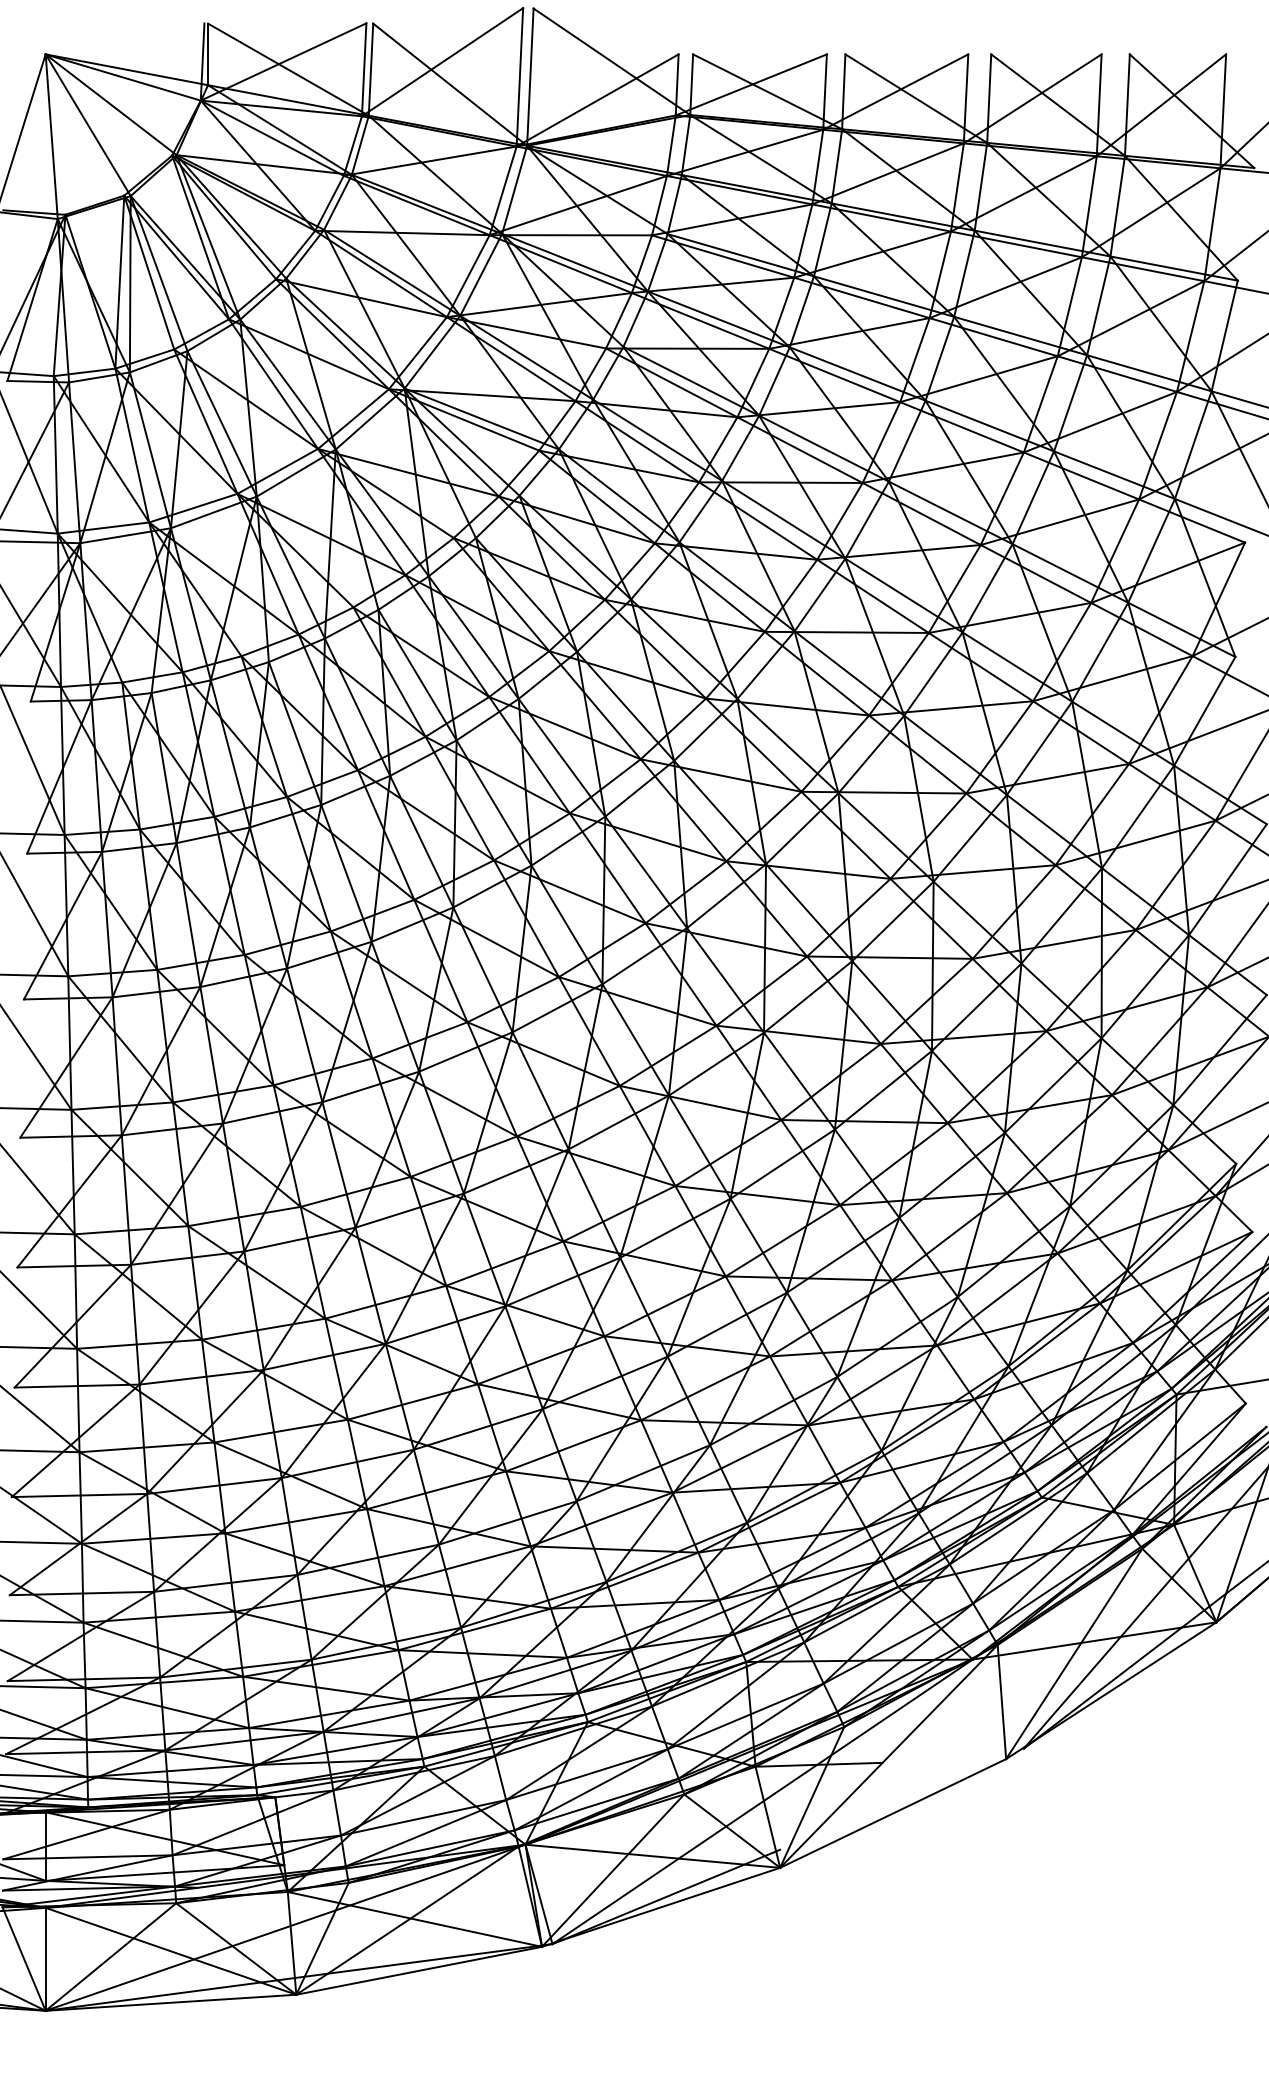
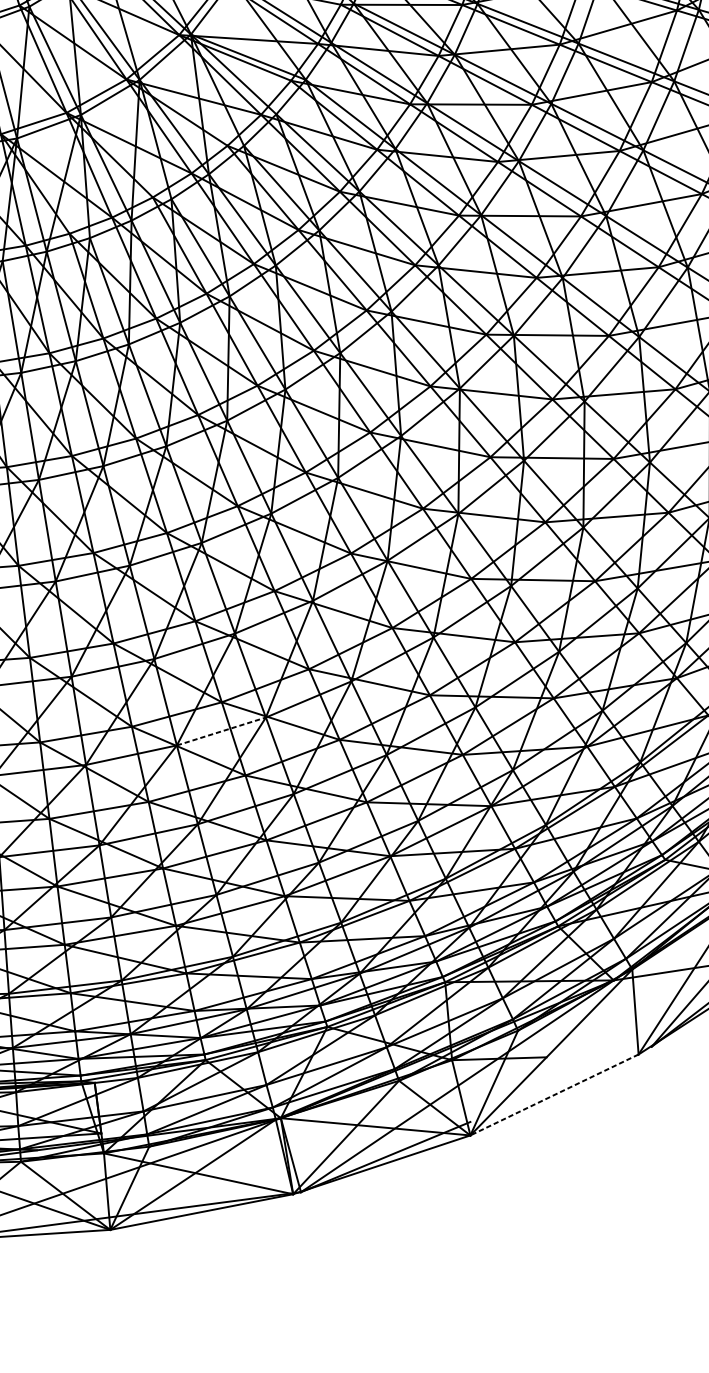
line: (445, 1325) -> (221, 731), solid -> dashed
line: (892, 1813) -> (554, 1094), solid -> dashed

